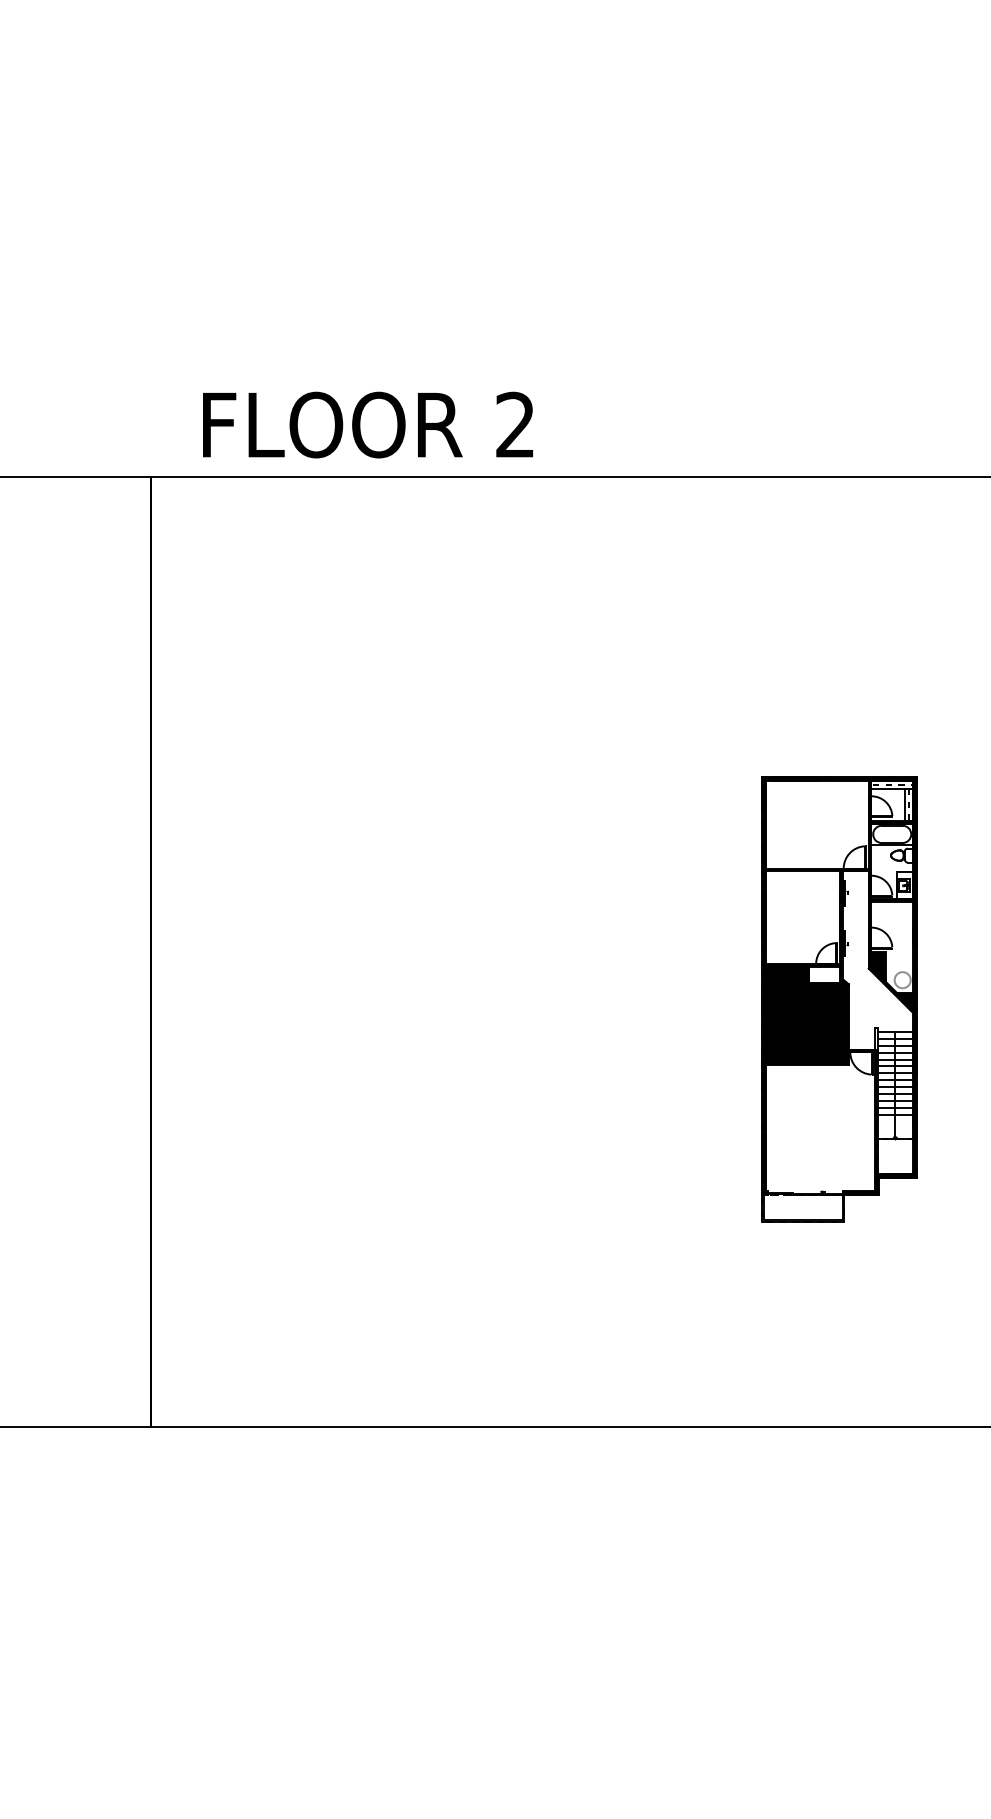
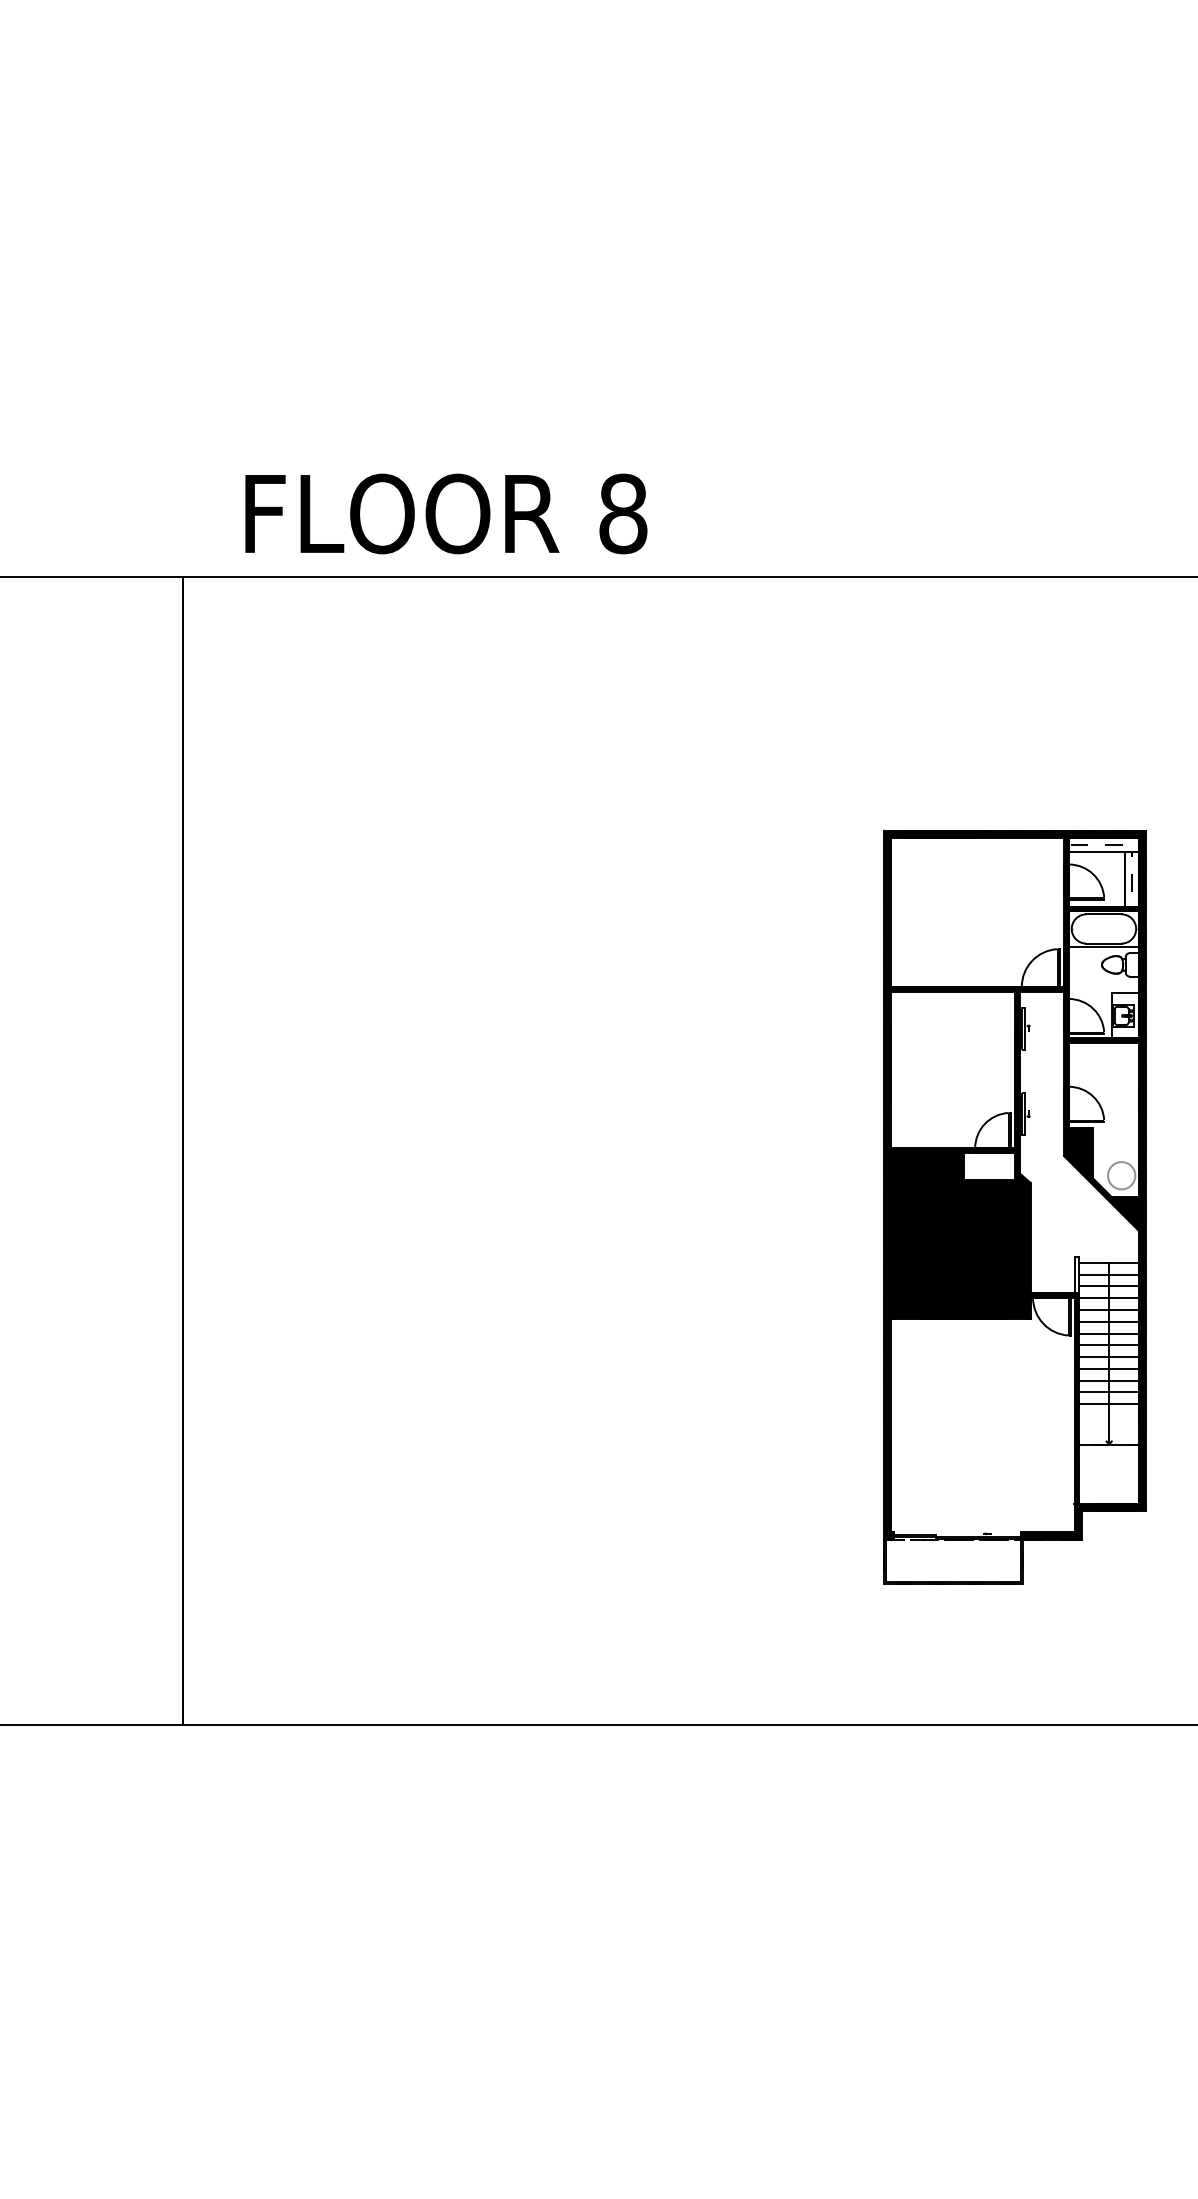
text: (515, 424) -> (623, 513), 2 -> 8
part: (839, 998) -> (1014, 1207), size x1.4

